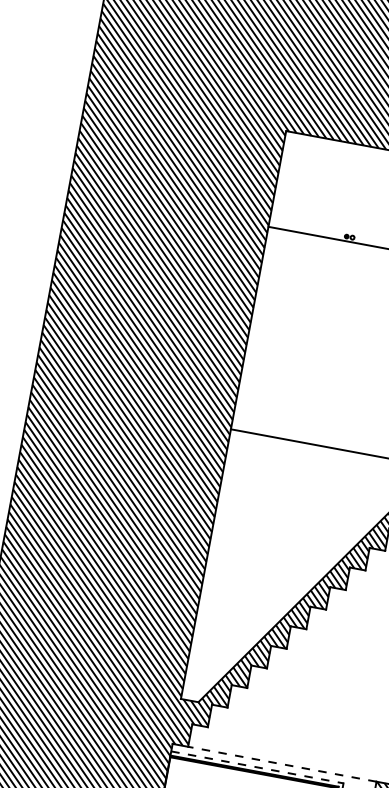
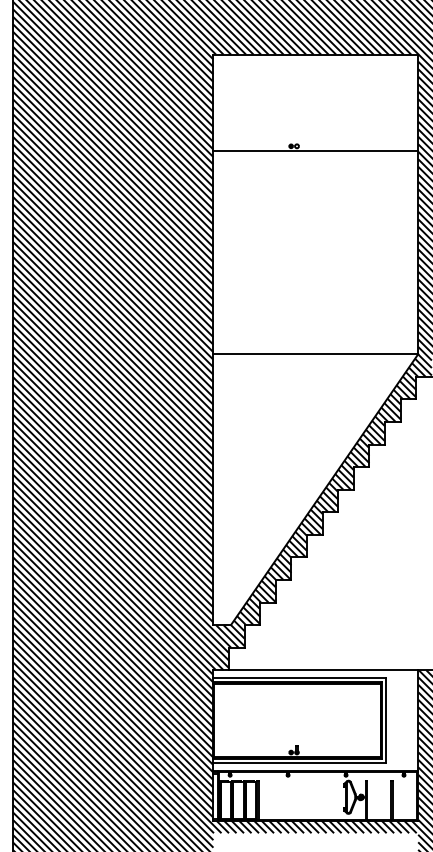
line: (282, 764) -> (323, 670), dashed -> solid
line: (257, 767) -> (299, 677), dashed -> solid

